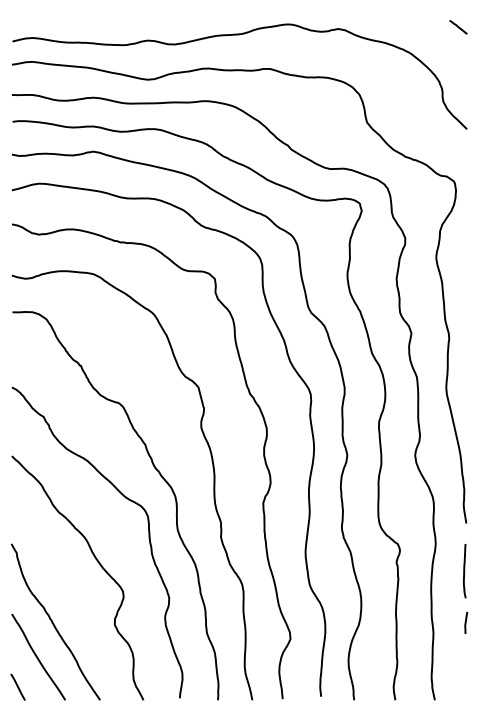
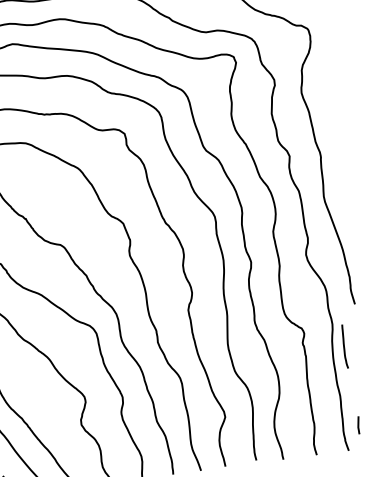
curve: (464, 571) -> (344, 346), moved
line: (466, 622) -> (359, 424), moved

